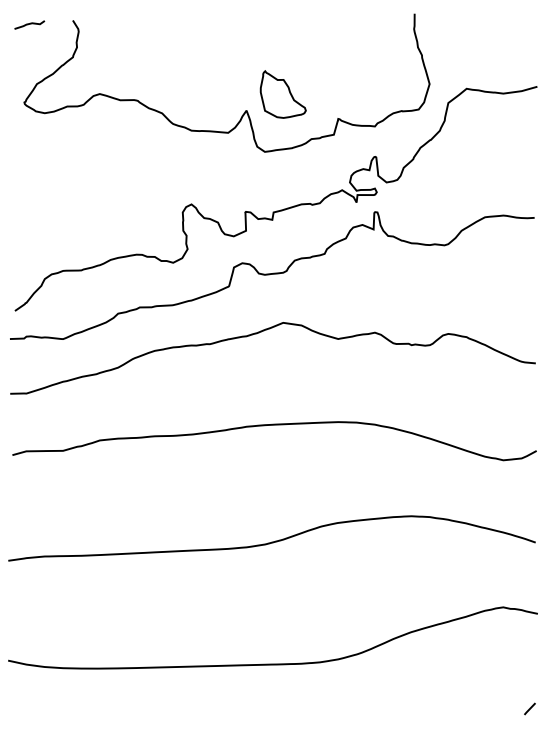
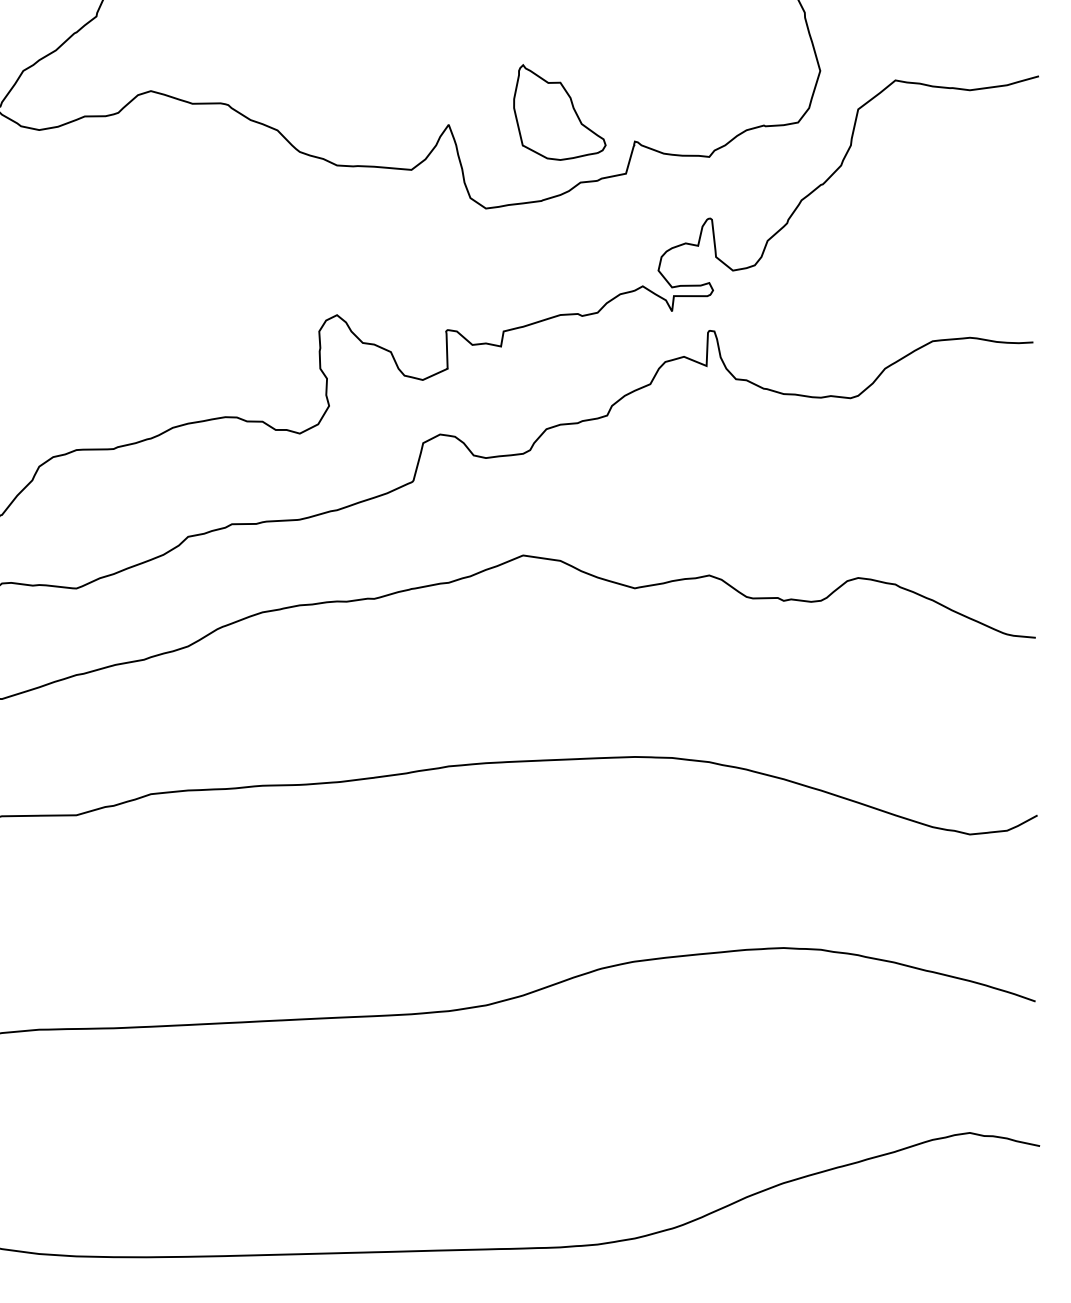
part: (282, 94) -> (558, 112), moved

